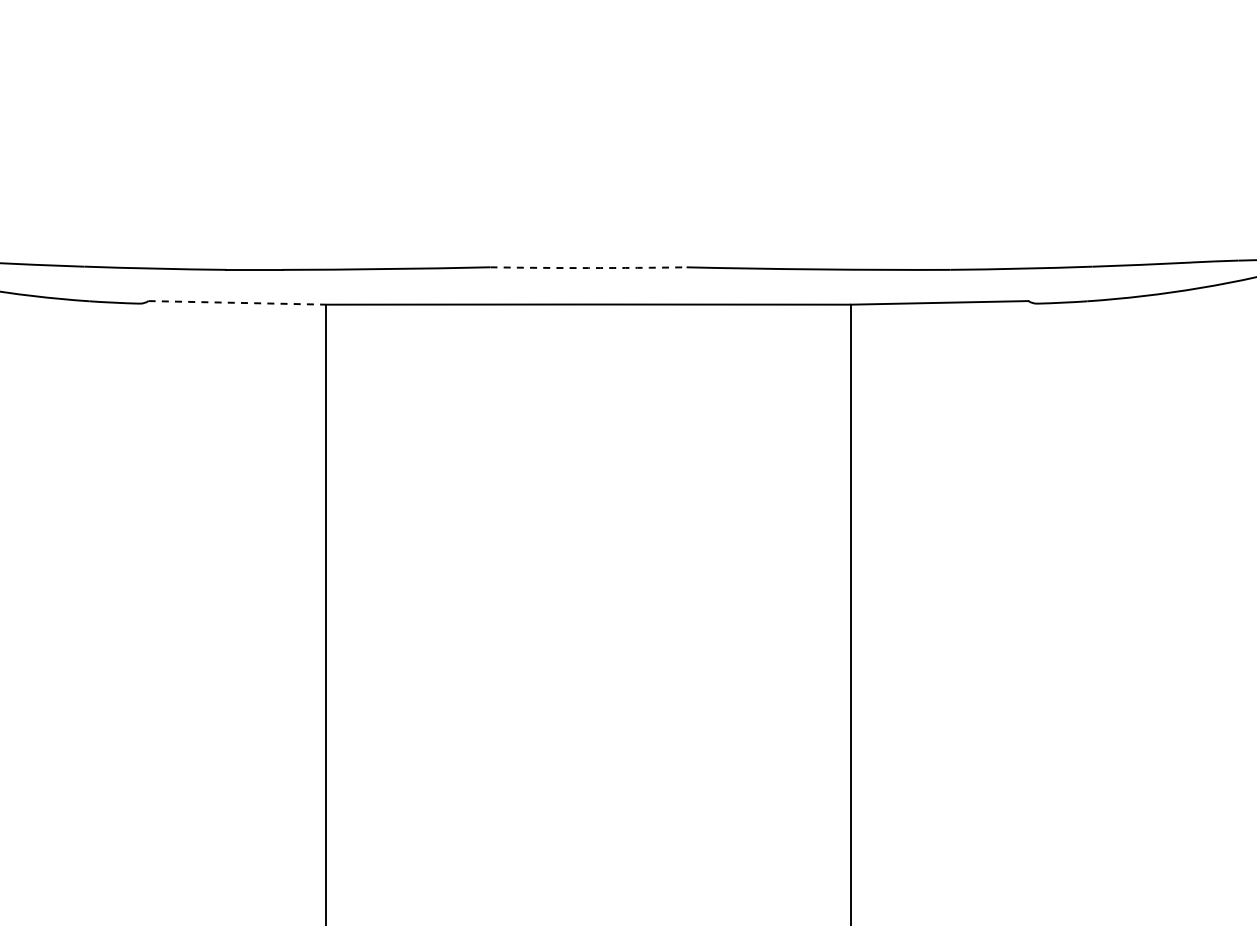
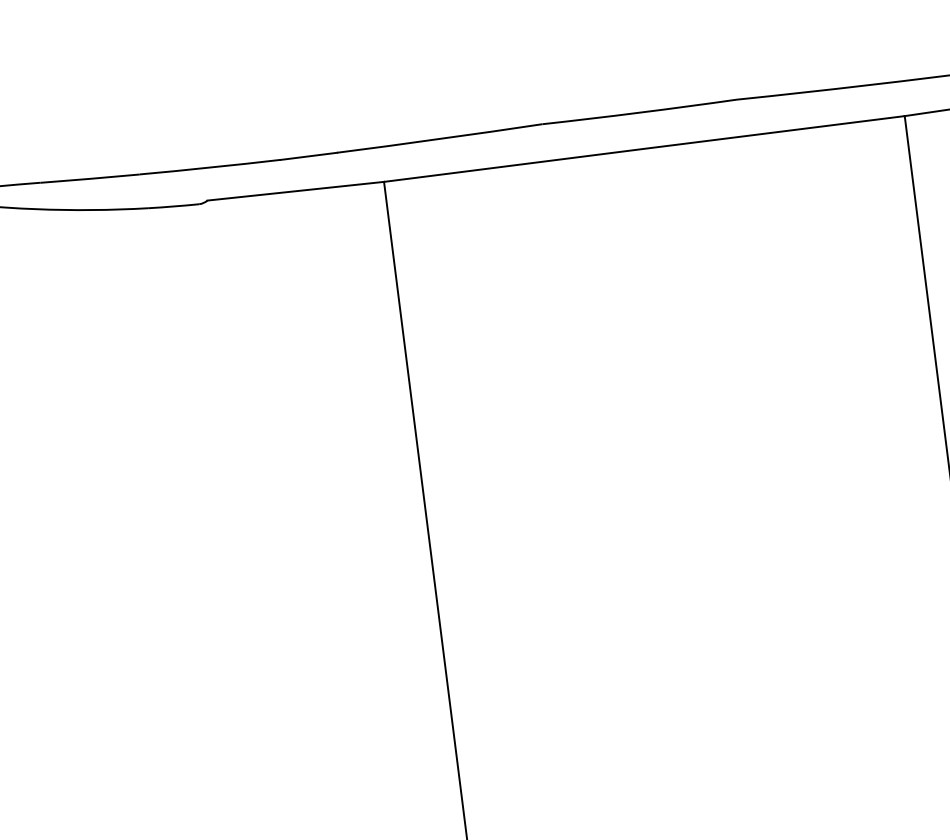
arc: (588, 268) -> (639, 113), dashed -> solid
line: (237, 302) -> (295, 190), dashed -> solid

